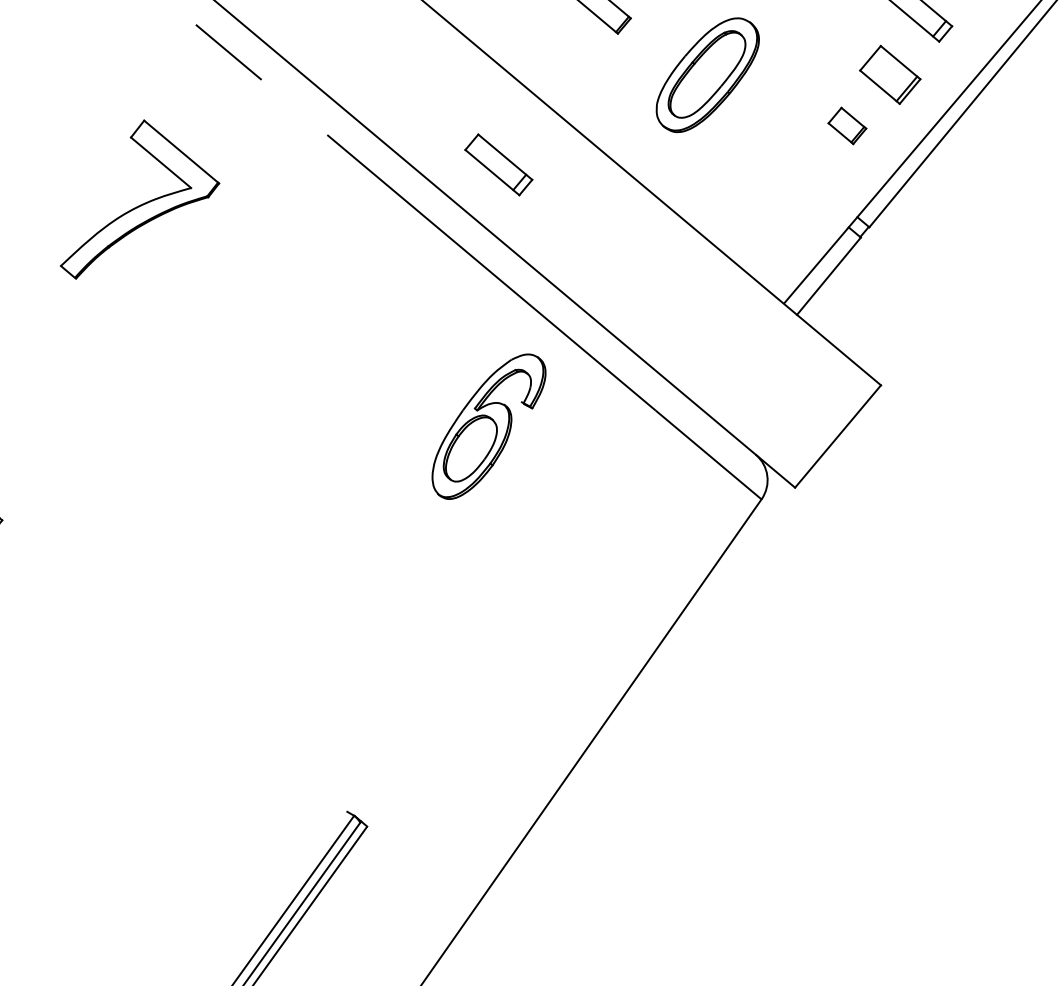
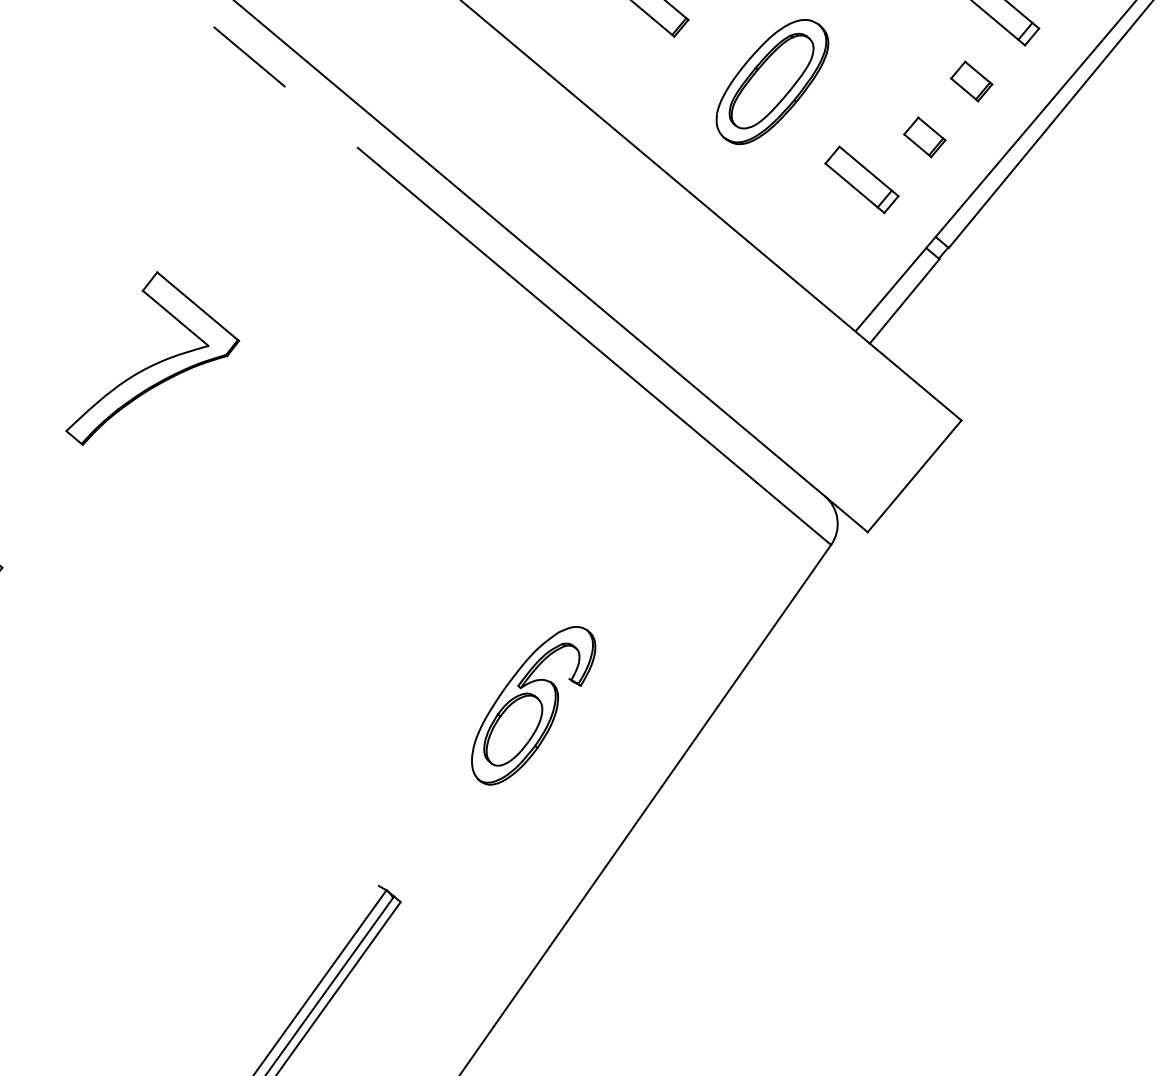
part: (890, 74) -> (971, 81), size x0.62
part: (498, 164) -> (861, 179), moved
part: (139, 199) -> (152, 358), moved
part: (488, 426) -> (533, 705), moved

